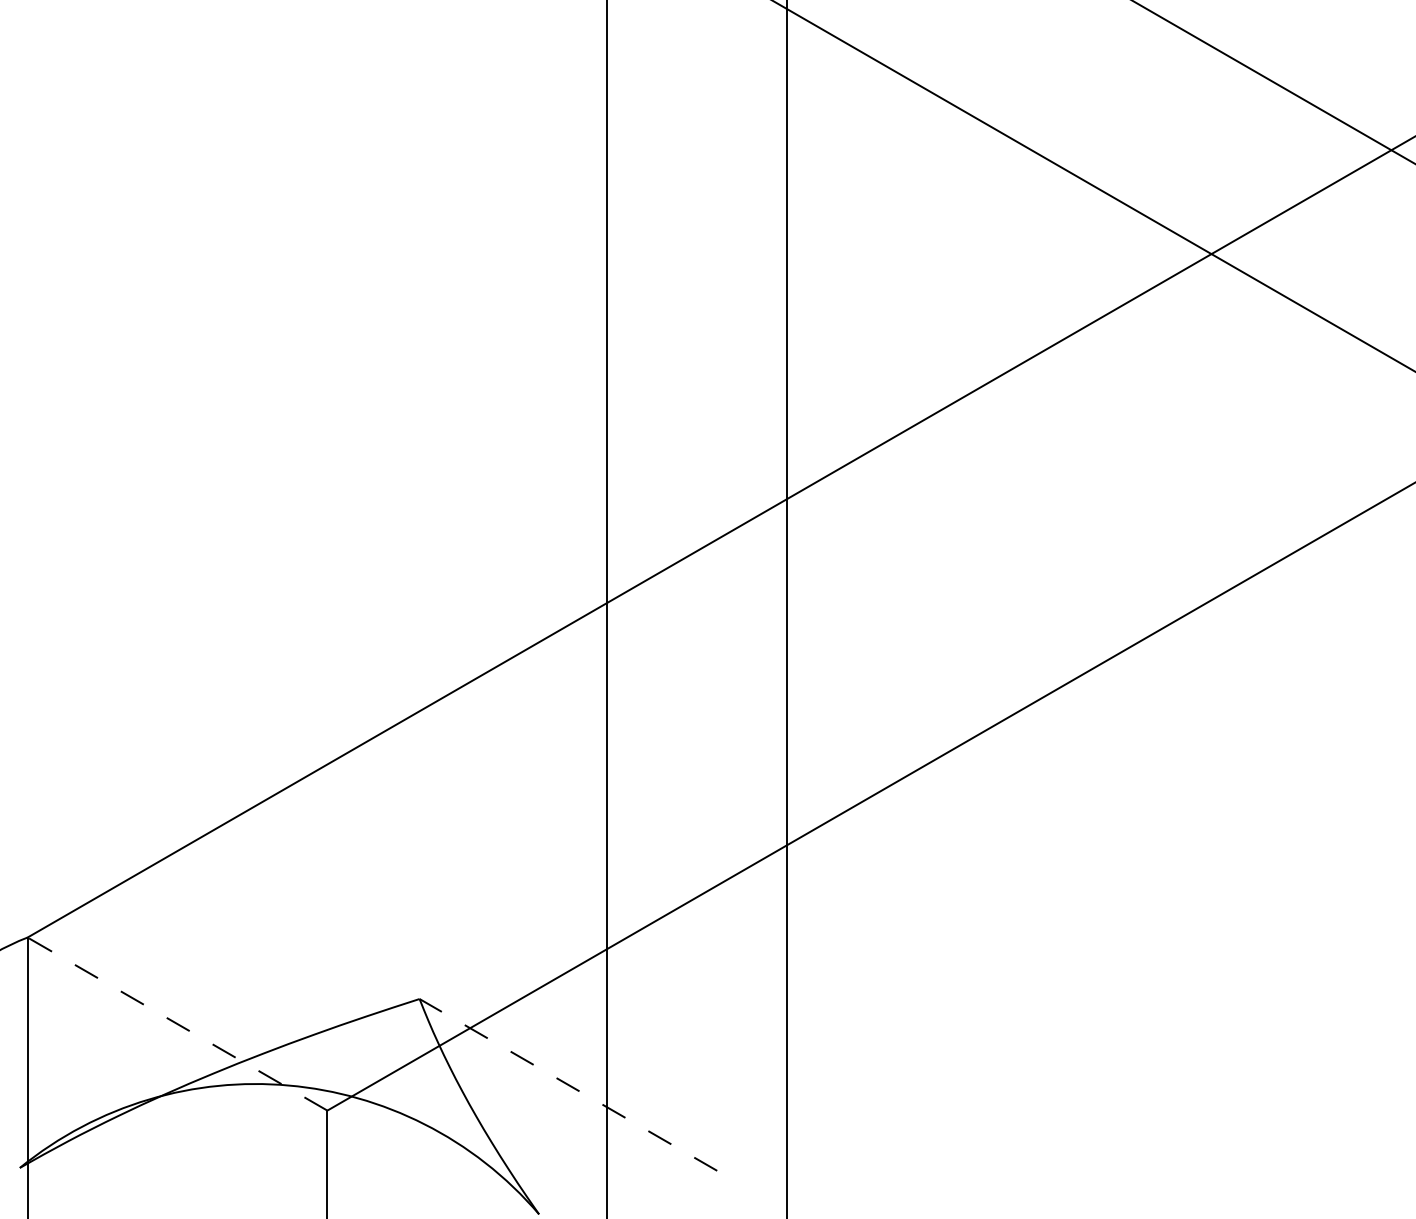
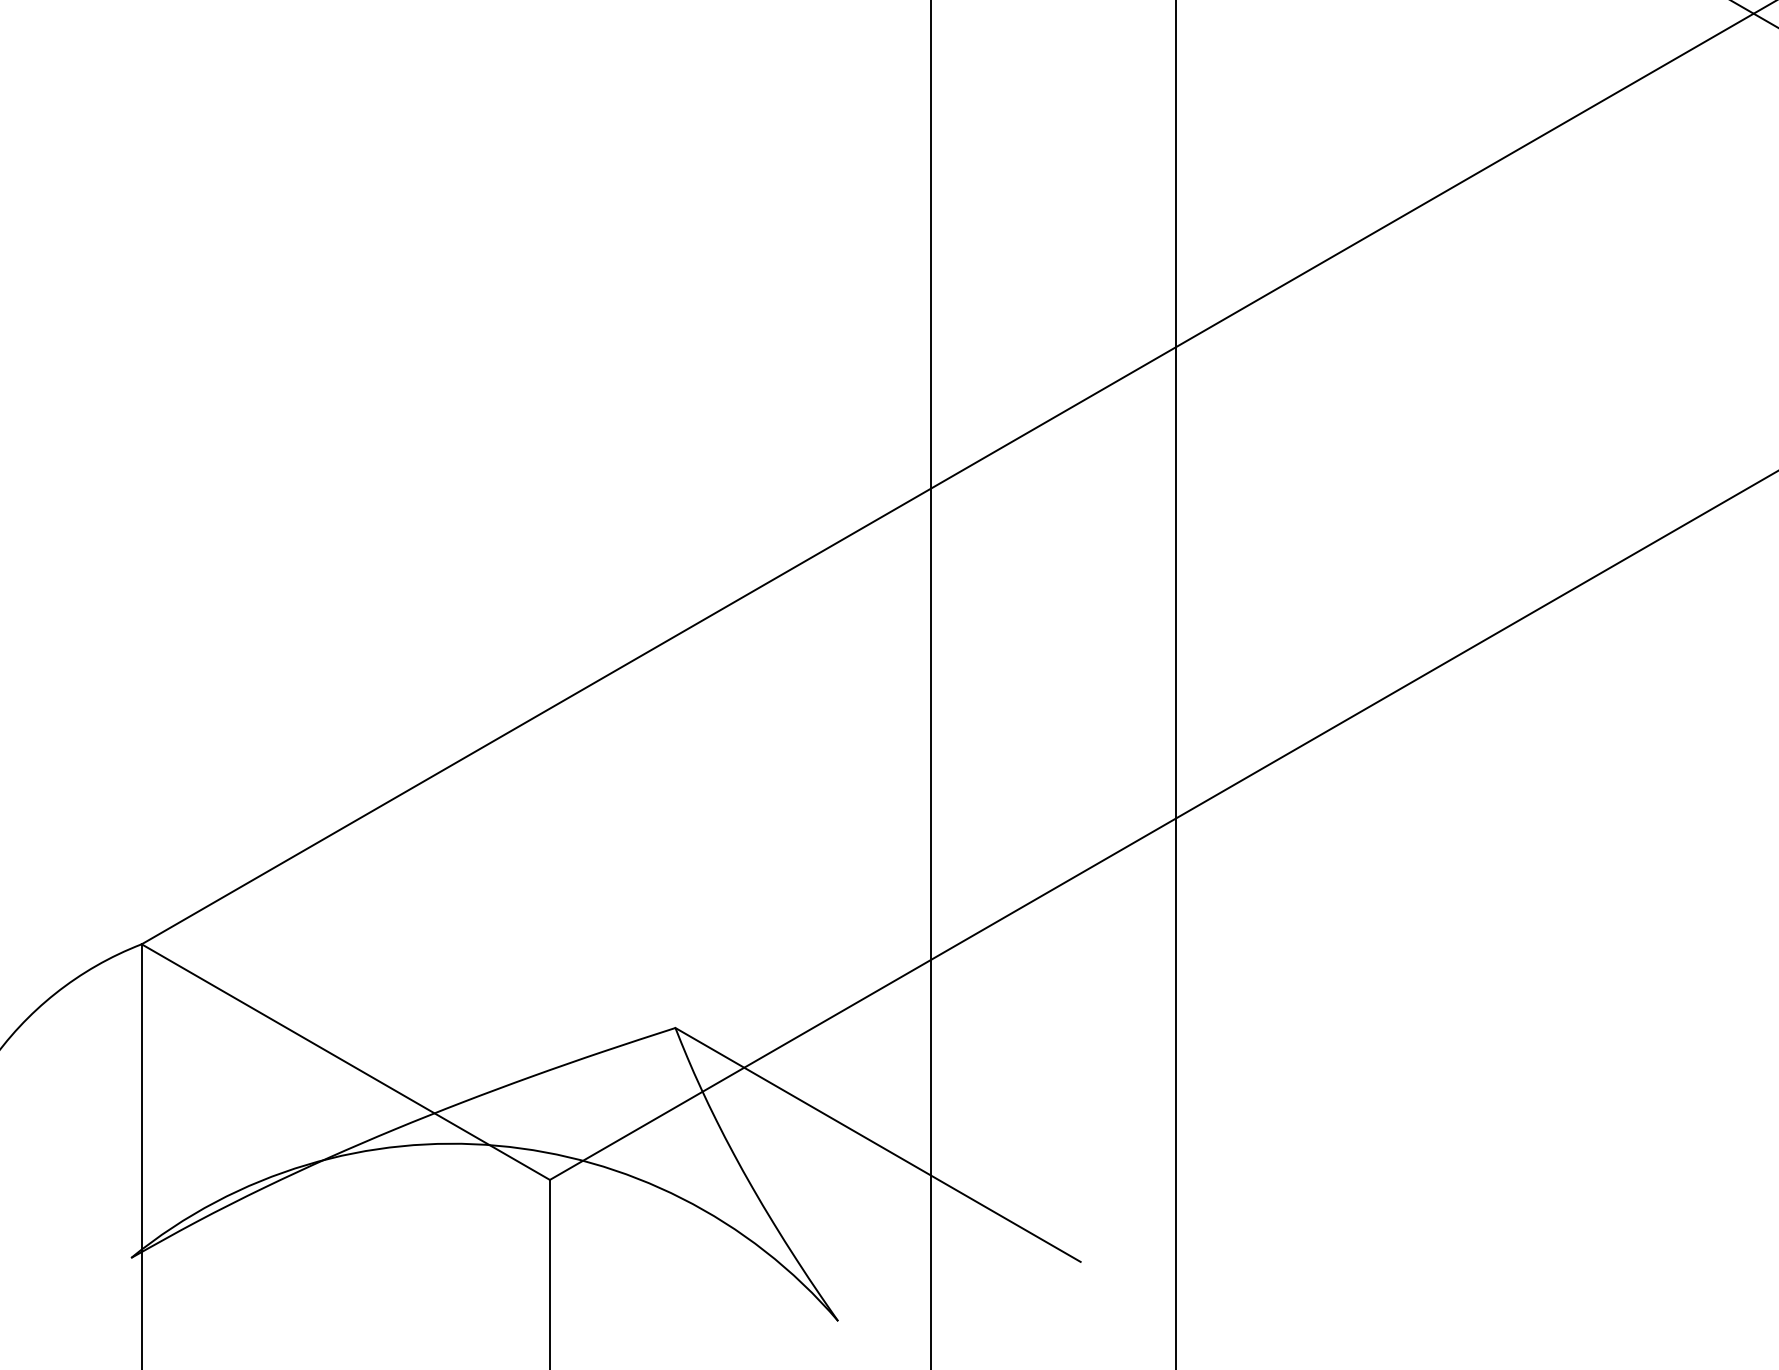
line: (177, 1023) -> (345, 1061), dashed -> solid
line: (568, 1084) -> (878, 1144), dashed -> solid

